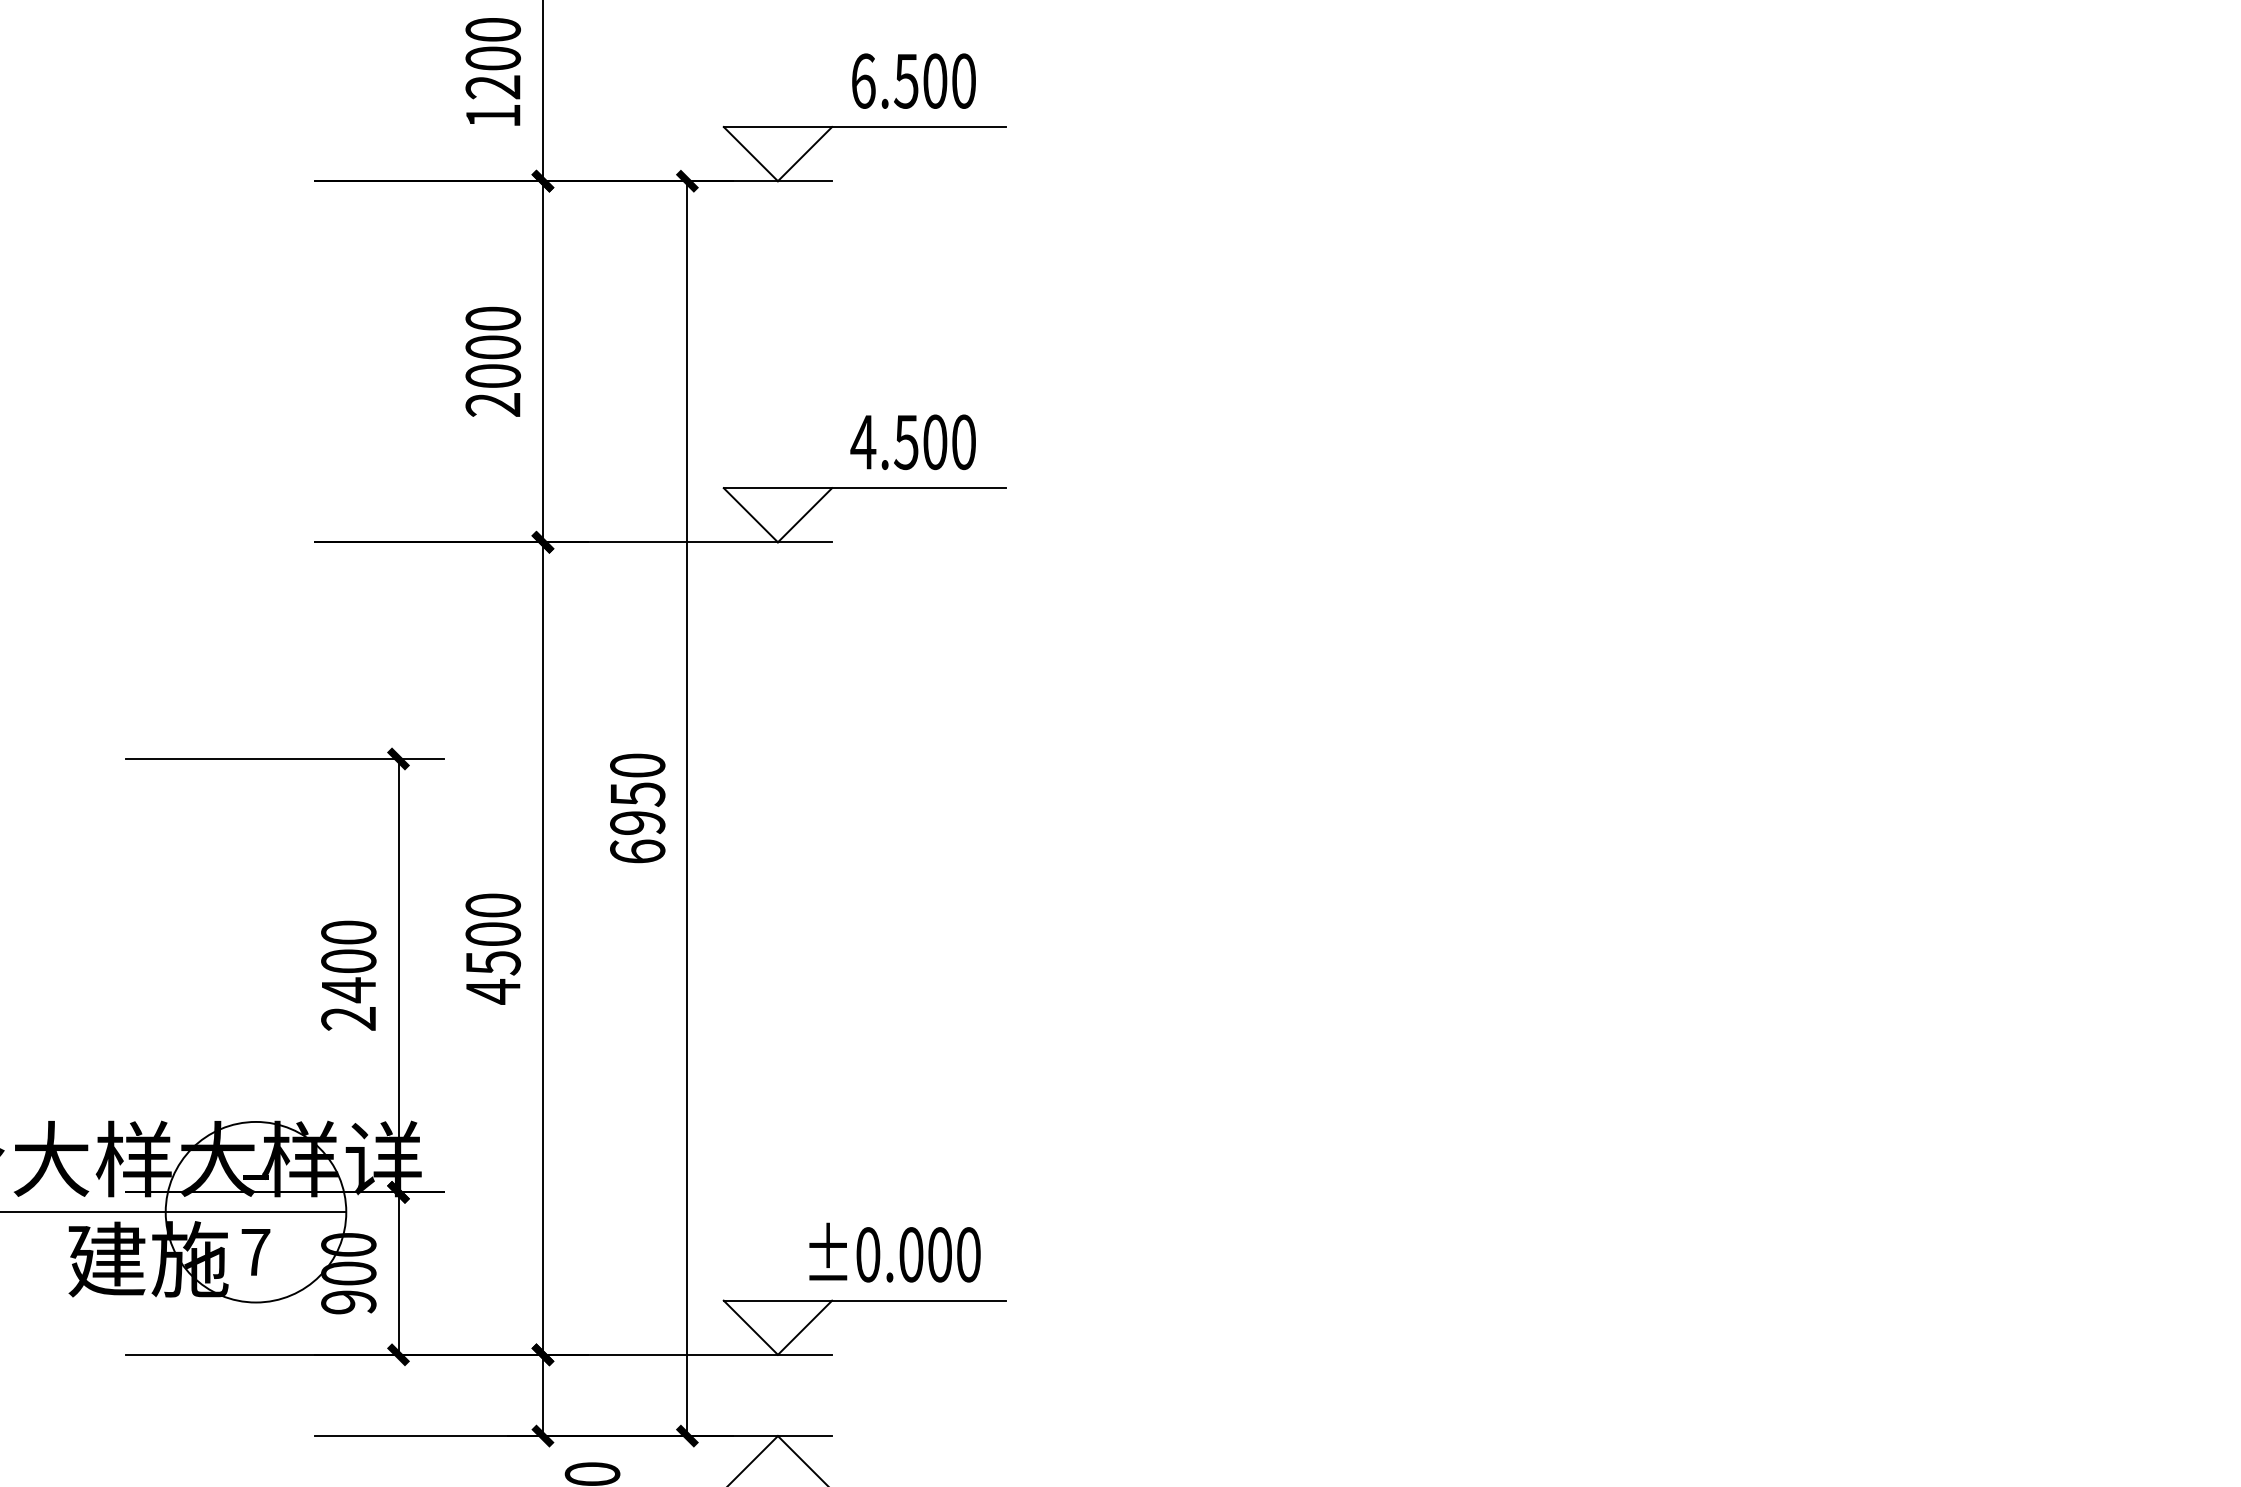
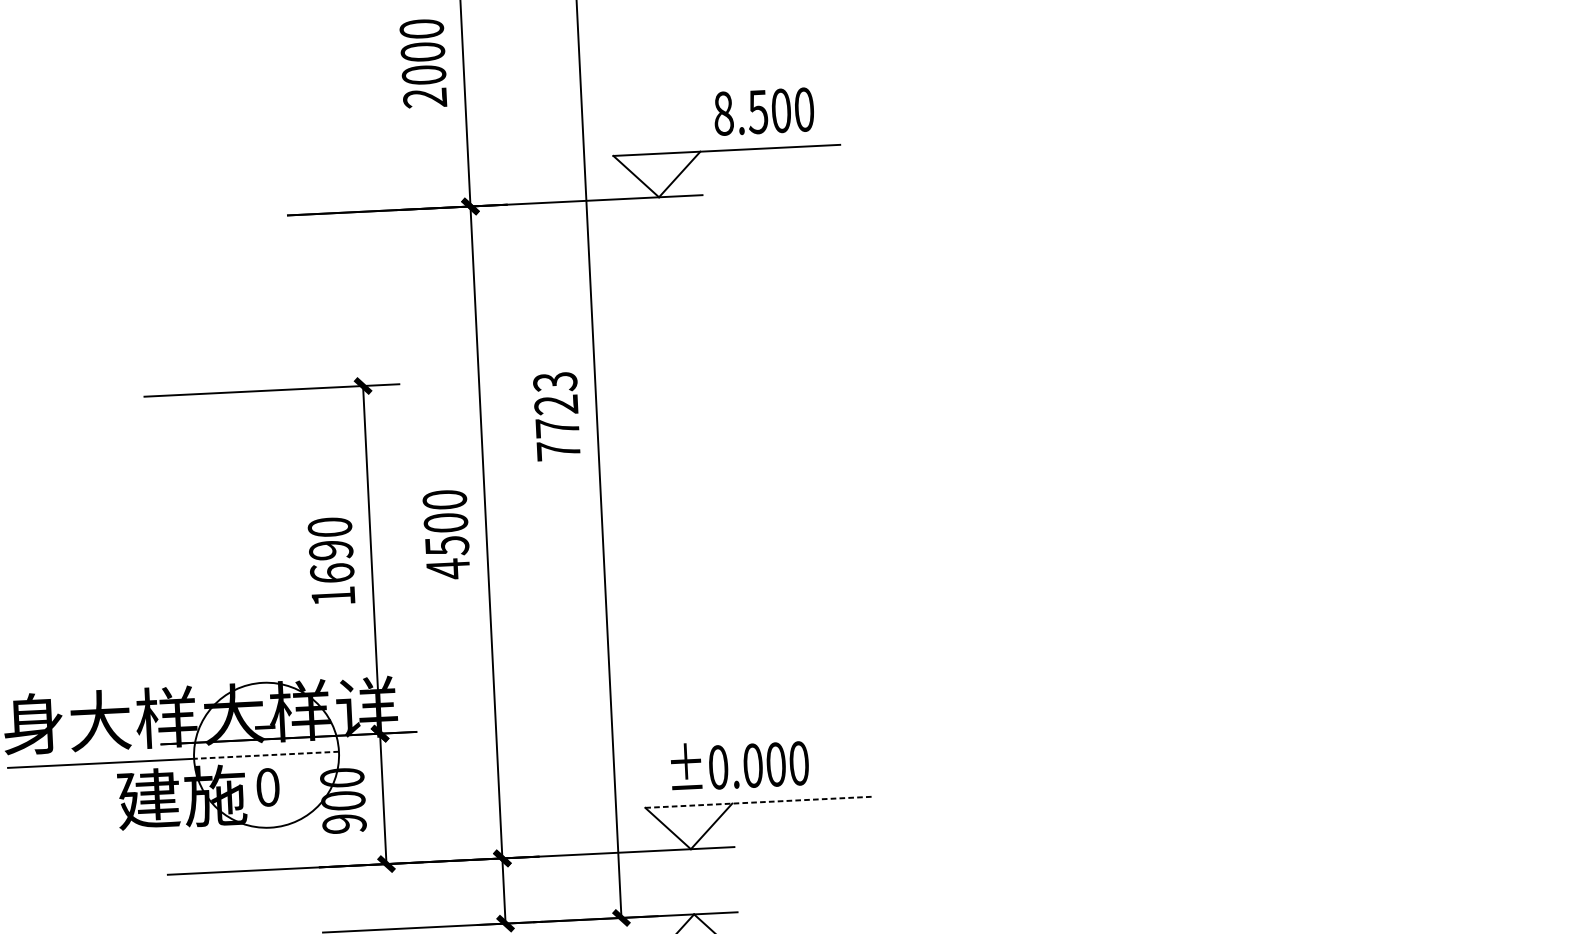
text: (863, 442) -> (723, 113), 4.500 -> 8.500
text: (637, 808) -> (556, 416), 6950 -> 7723
text: (348, 989) -> (332, 572), 2400 -> 1690
line: (255, 1212) -> (266, 755), solid -> dashed
text: (255, 1252) -> (267, 787), 7 -> 0
text: (894, 1252) -> (739, 764), moved
line: (865, 1300) -> (759, 802), solid -> dashed

